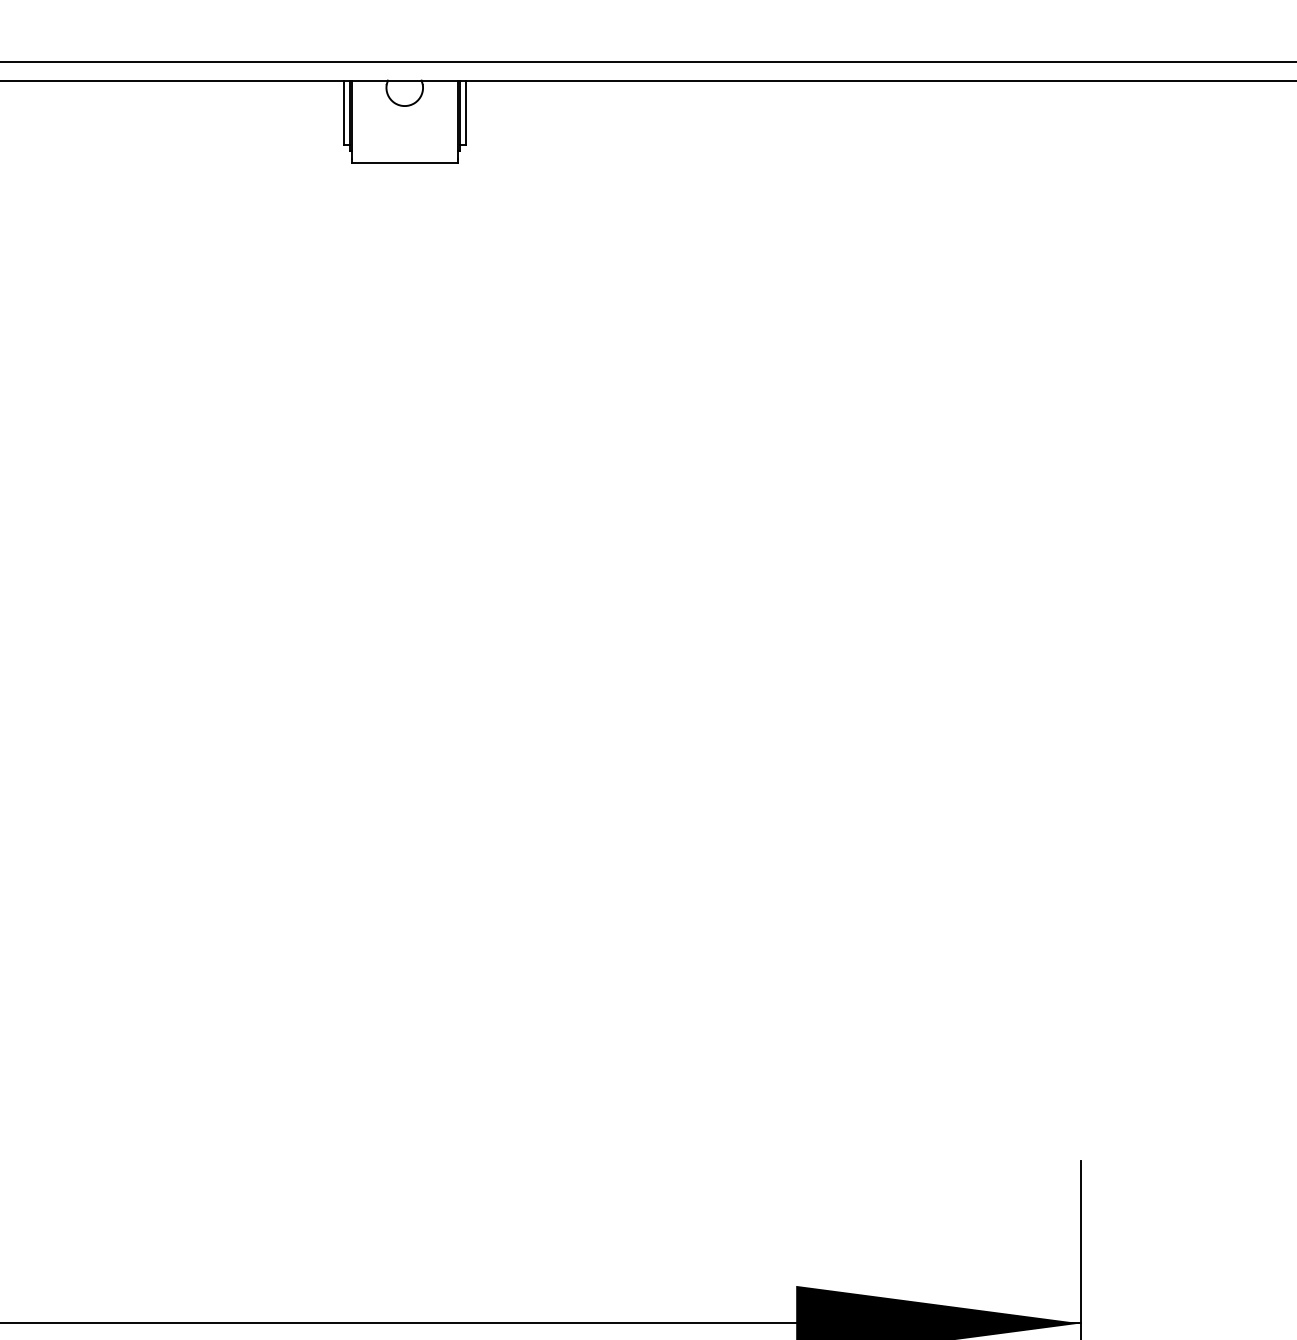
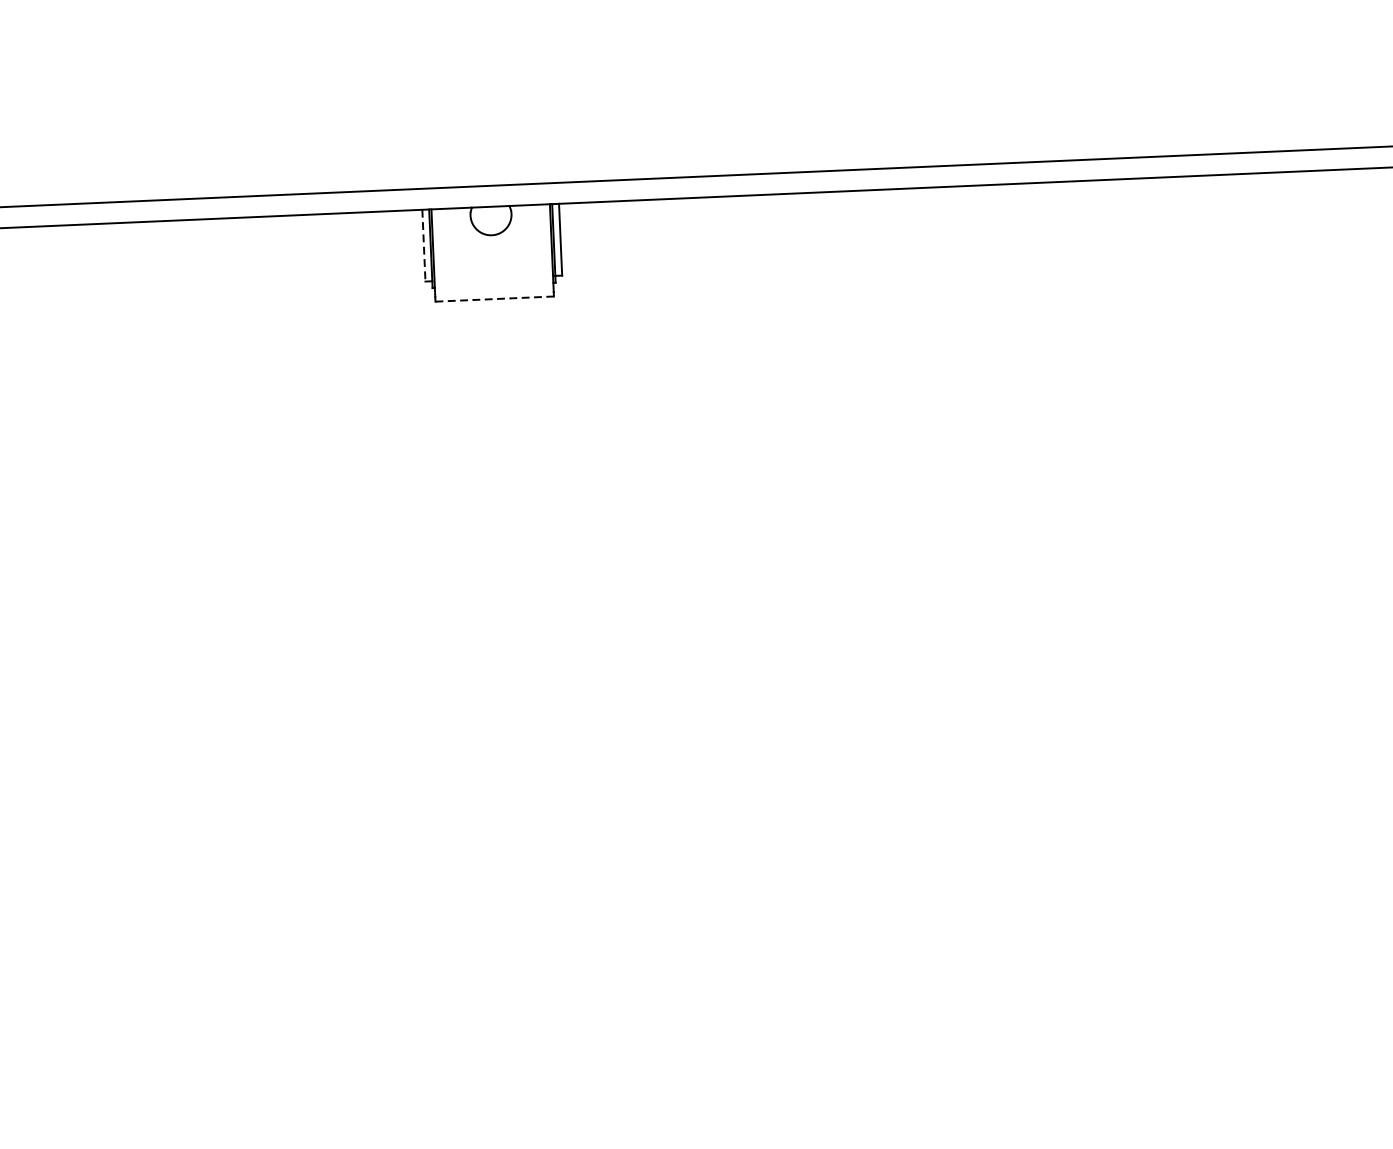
line: (343, 113) -> (423, 246), solid -> dashed
line: (404, 163) -> (494, 299), solid -> dashed

